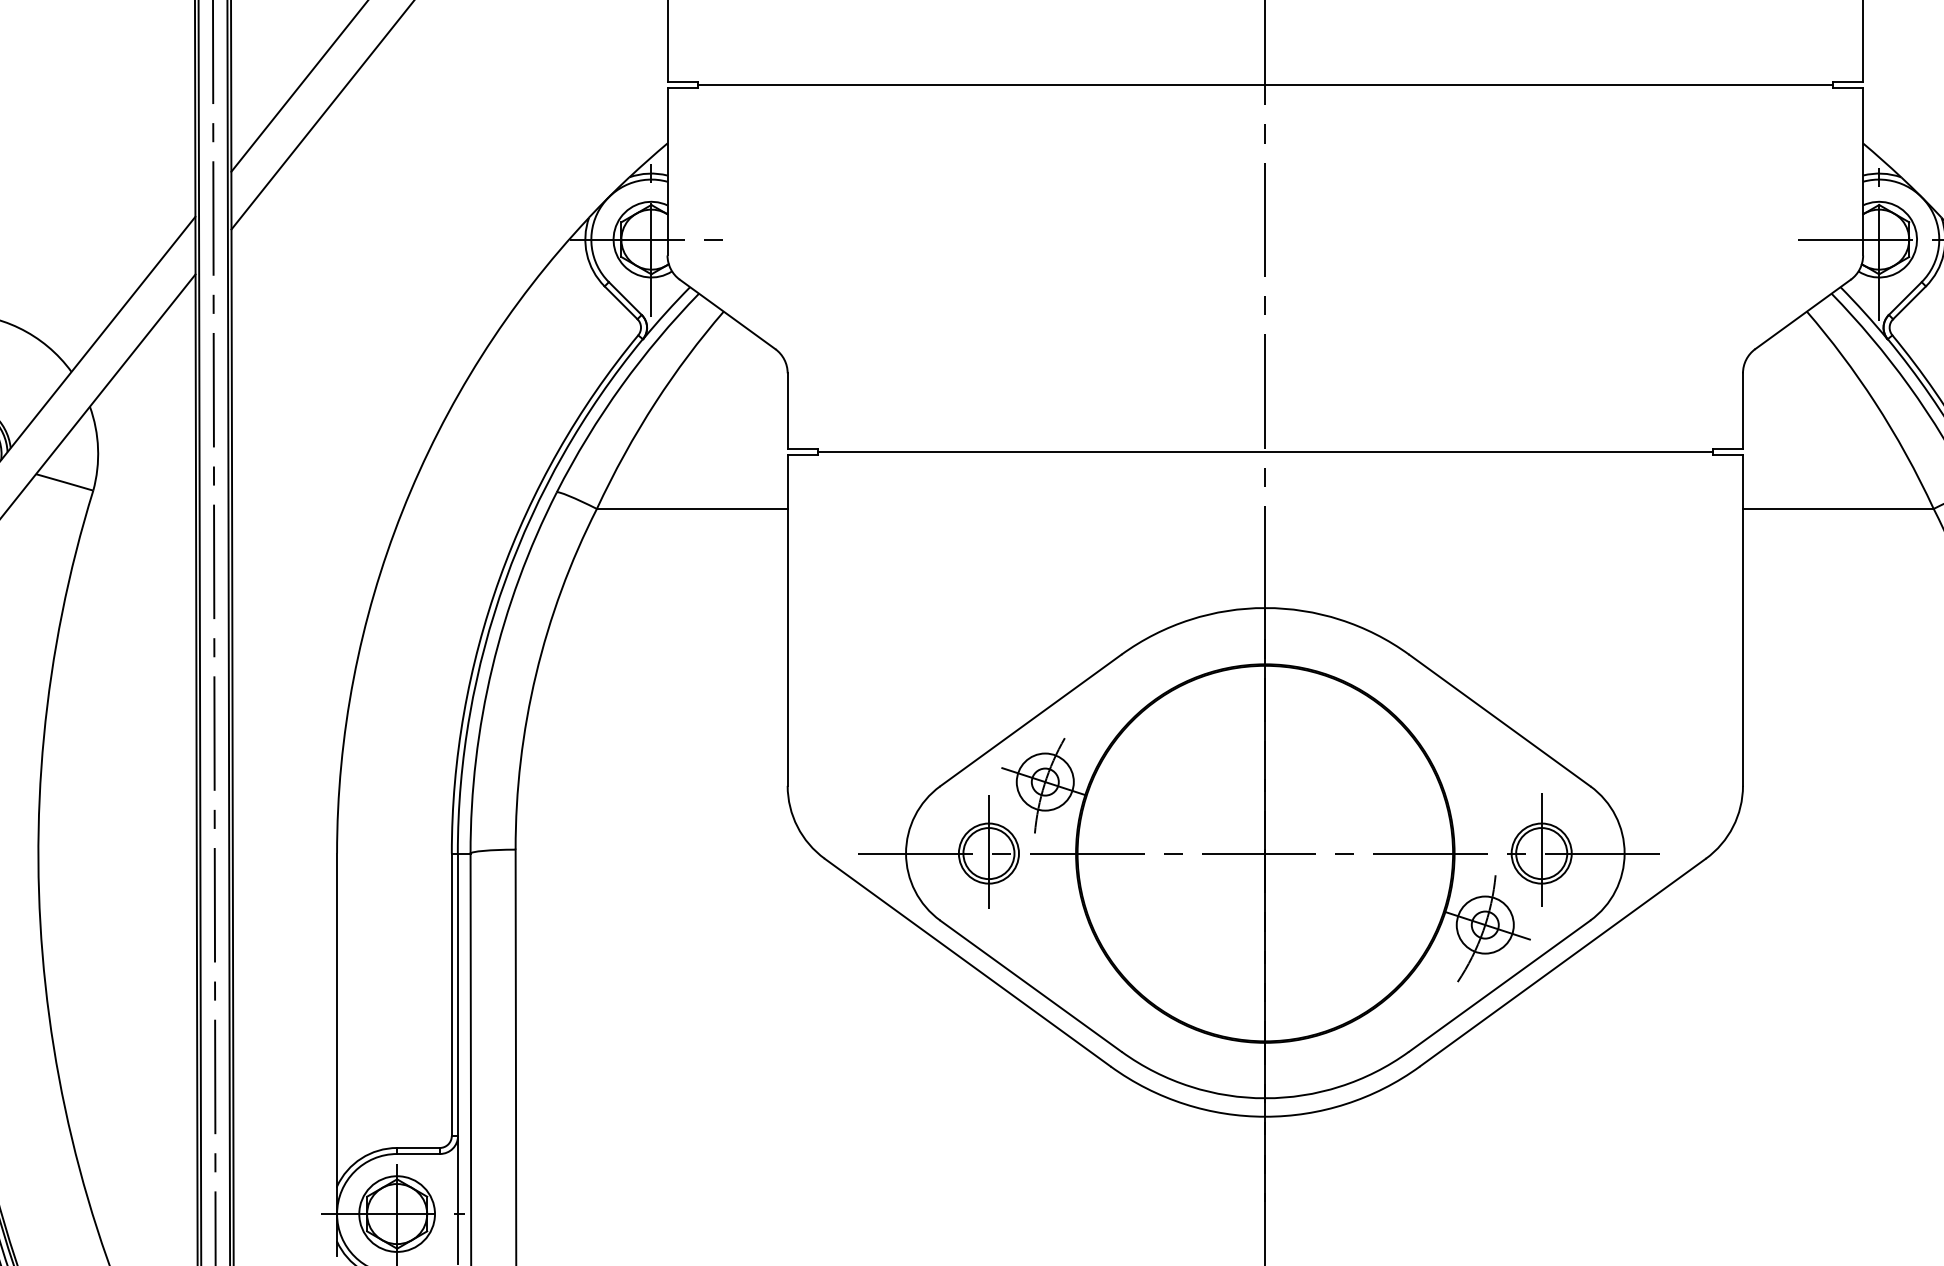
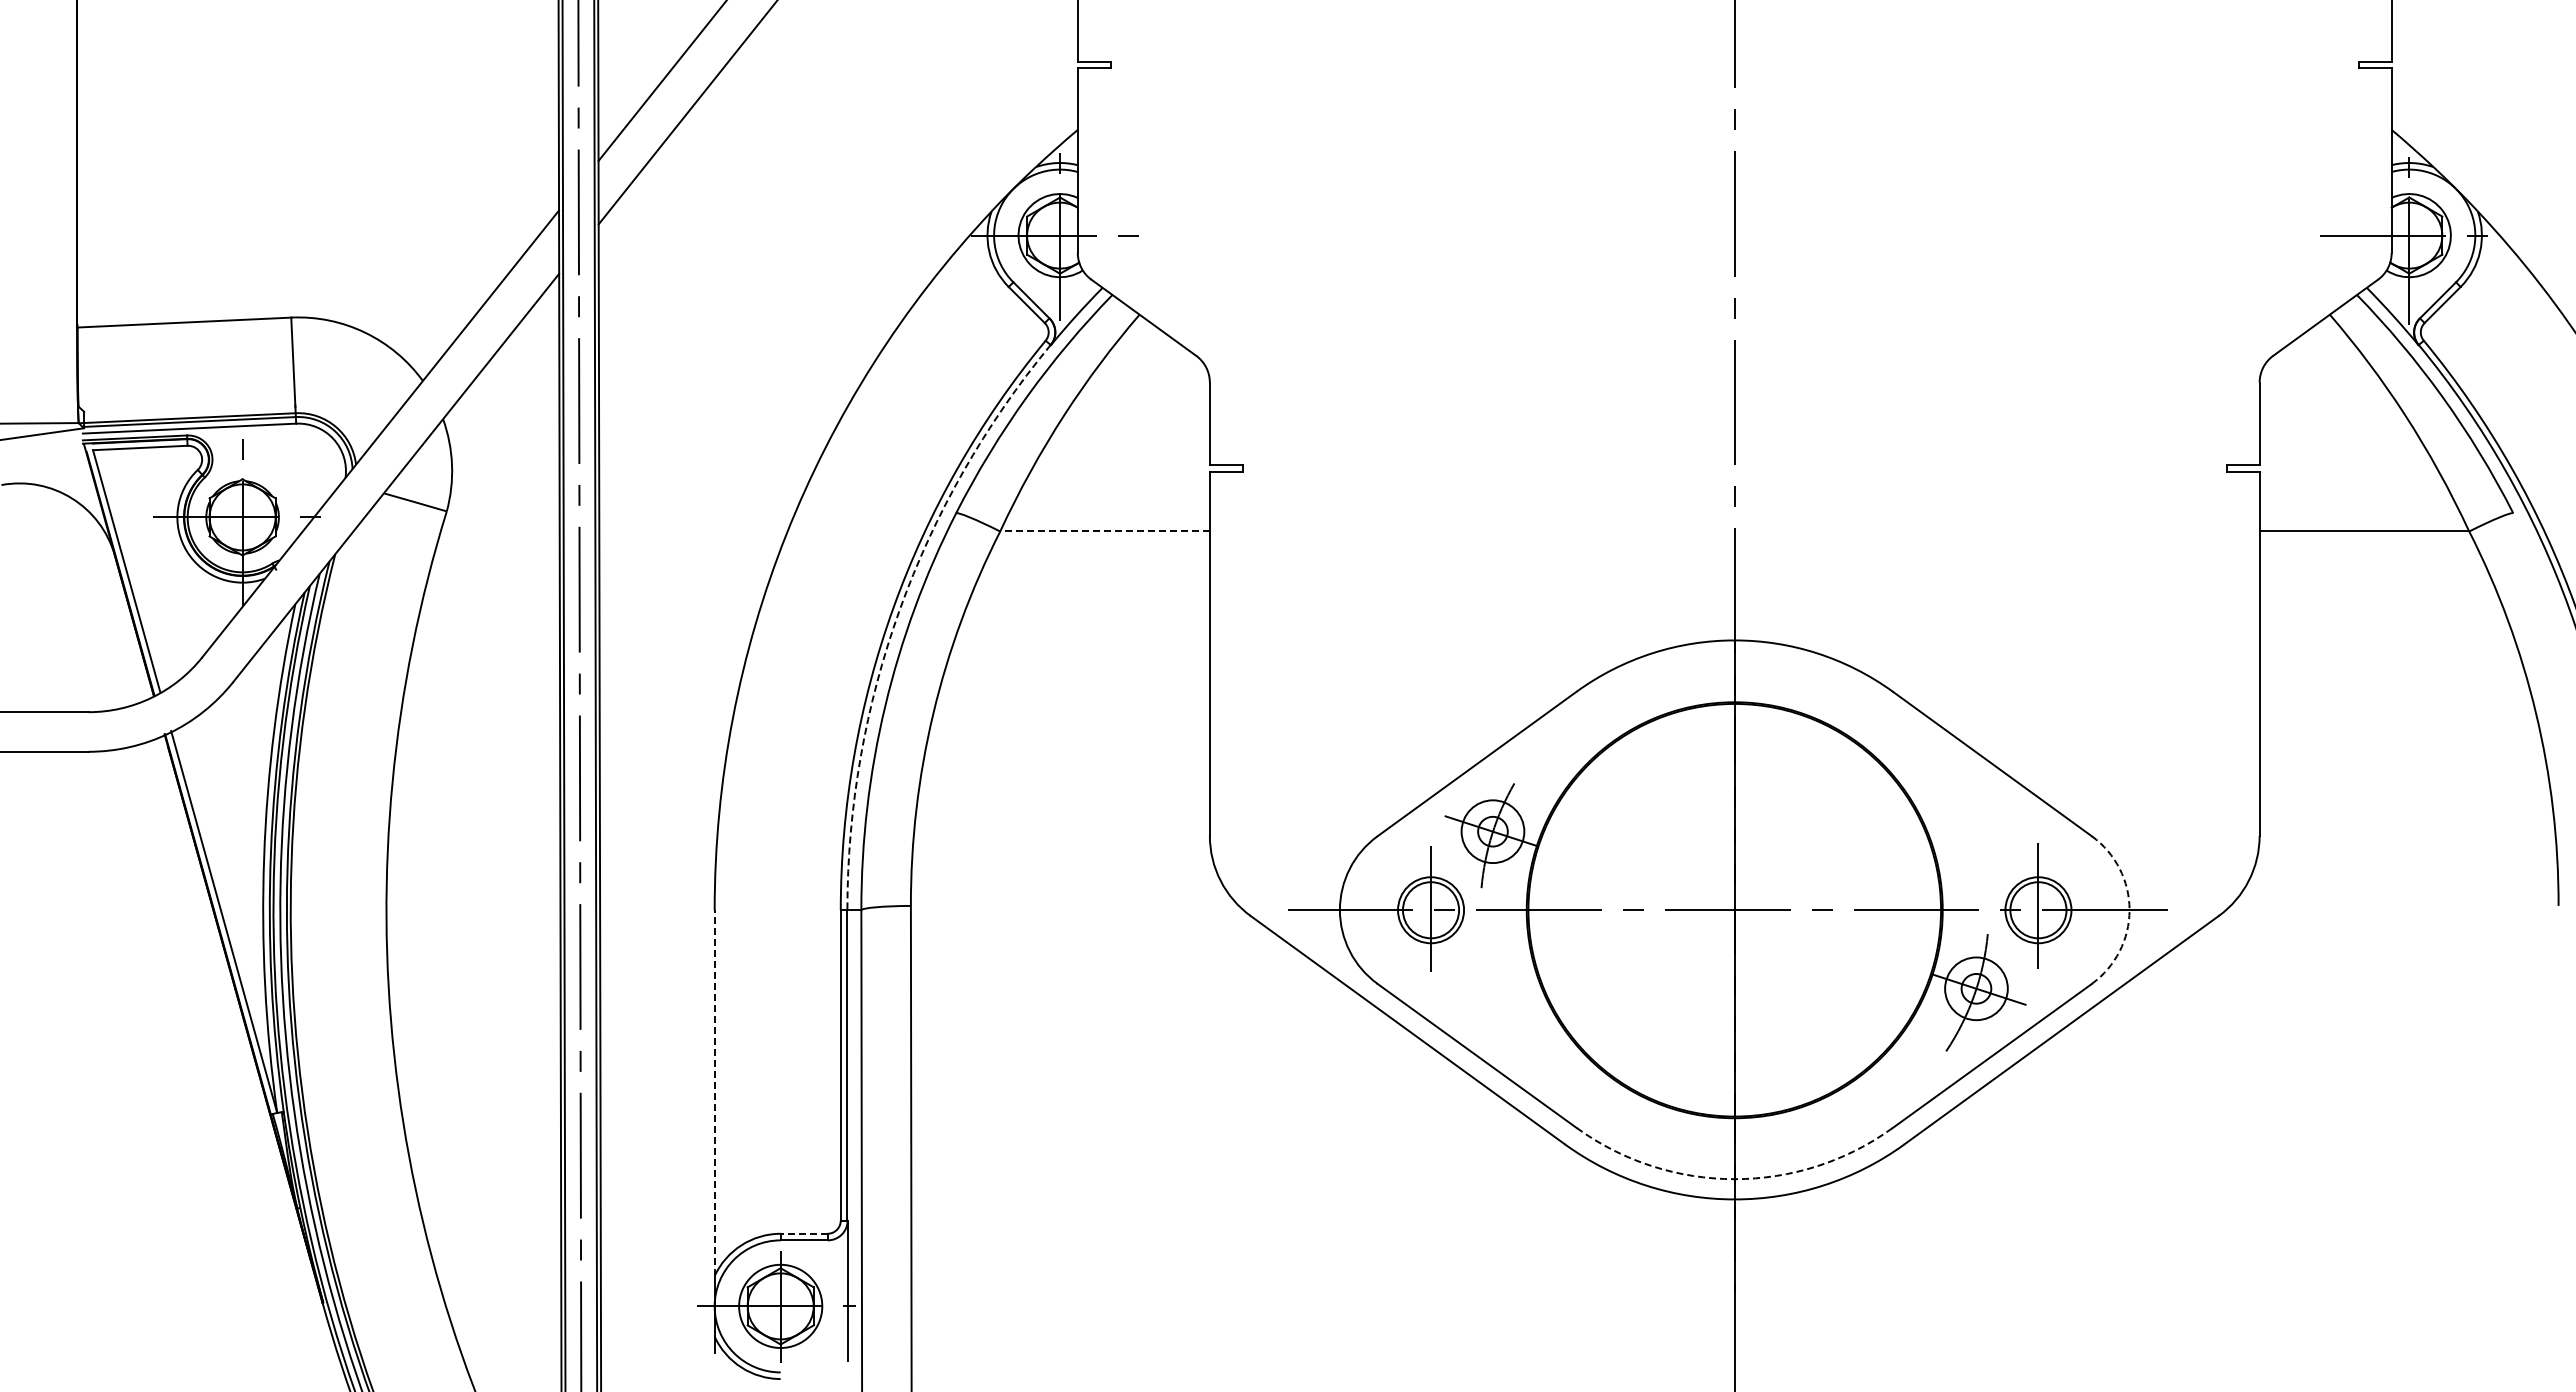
line: (1265, 84) -> (1734, 65), removed
line: (1265, 451) -> (1734, 468), removed
line: (692, 508) -> (1105, 531), solid -> dashed
arc: (505, 579) -> (899, 609), solid -> dashed
arc: (1624, 853) -> (2129, 910), solid -> dashed
line: (336, 1020) -> (714, 1093), solid -> dashed
arc: (1265, 1098) -> (1734, 1179), solid -> dashed
line: (417, 1147) -> (803, 1233), solid -> dashed

